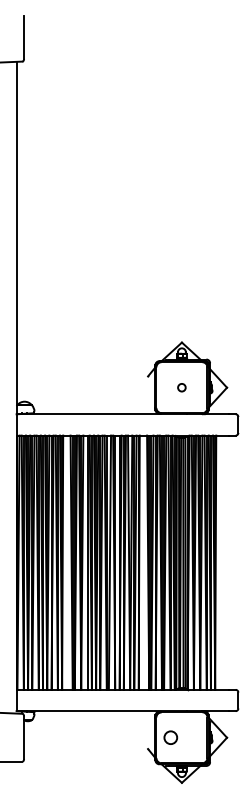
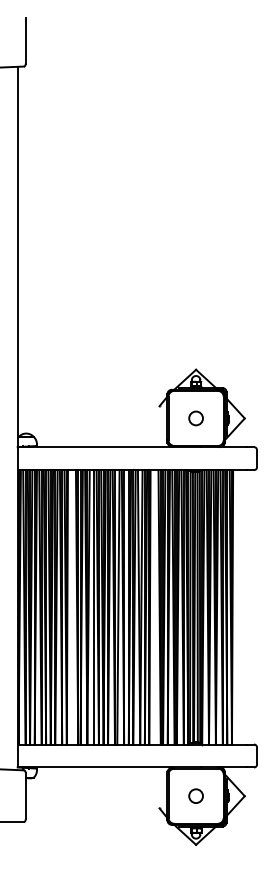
circle: (181, 387) -> (195, 418), size x1.67
circle: (170, 737) -> (195, 795), moved

